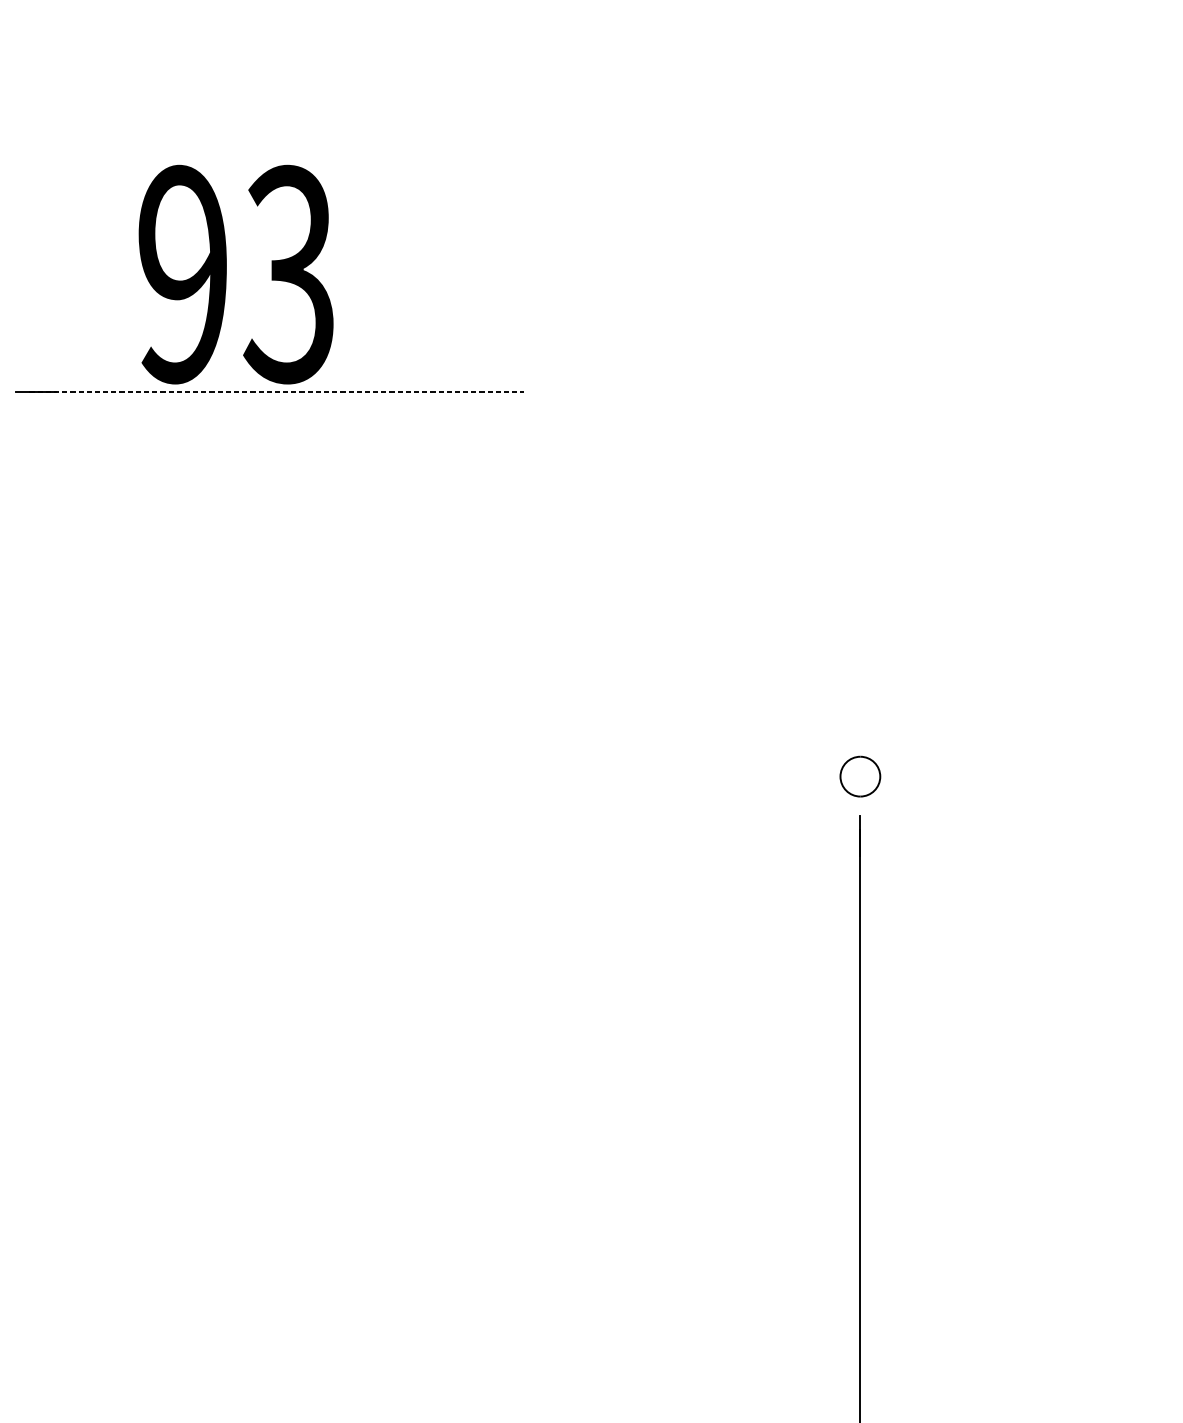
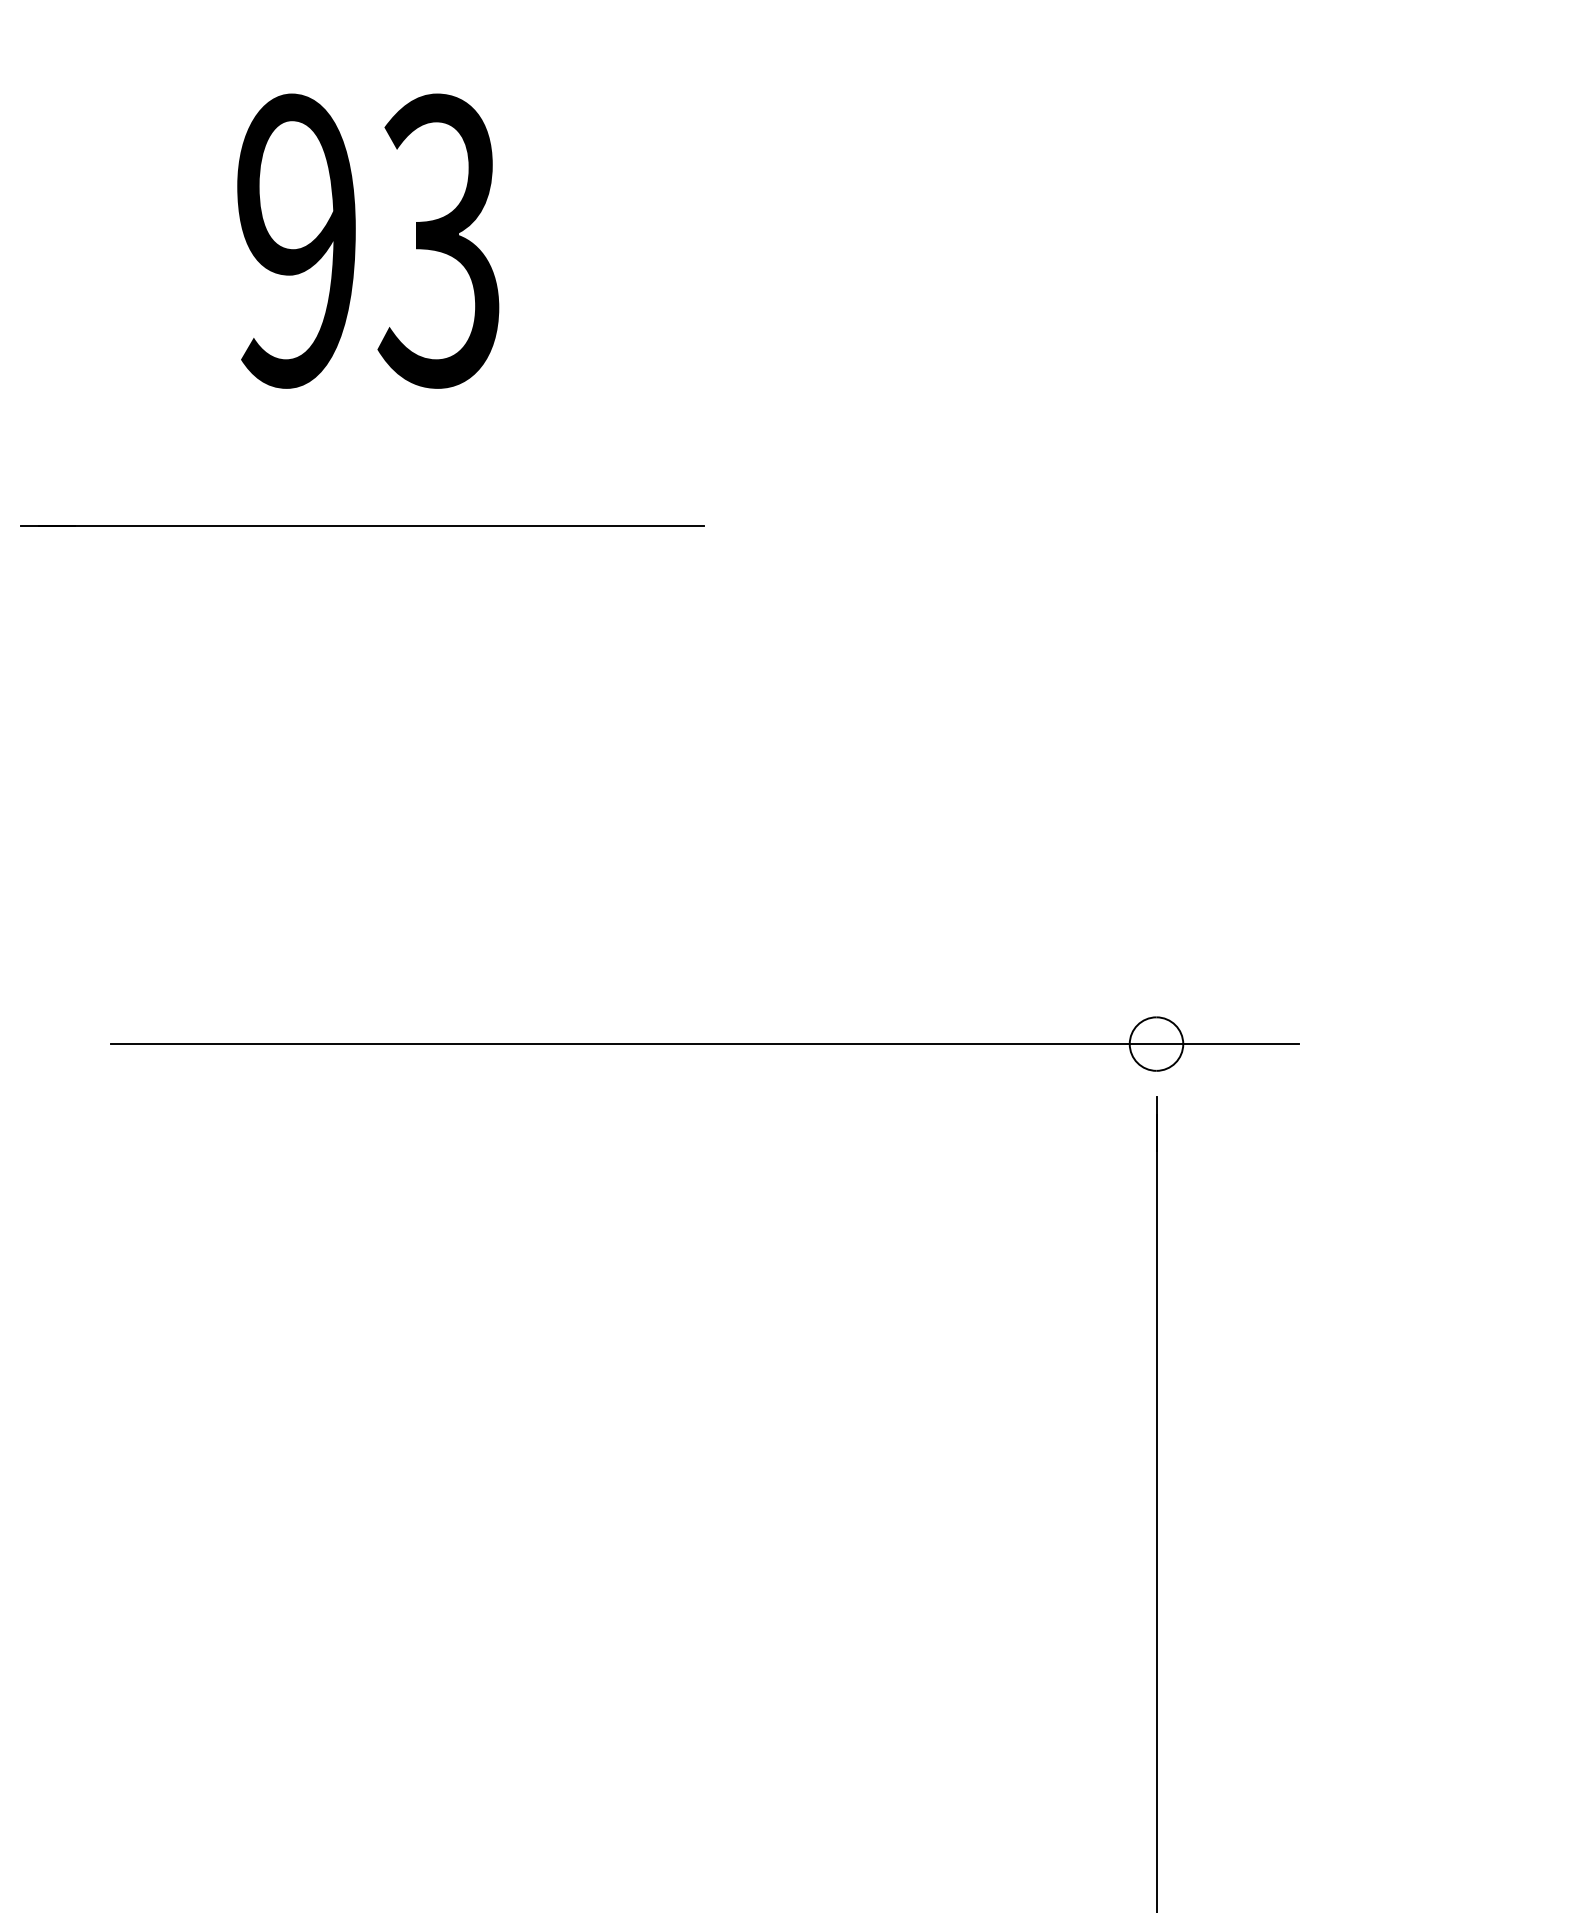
text: (236, 274) -> (368, 240), moved
line: (276, 391) -> (371, 526), dashed -> solid
line: (524, 776) -> (704, 1044), added

